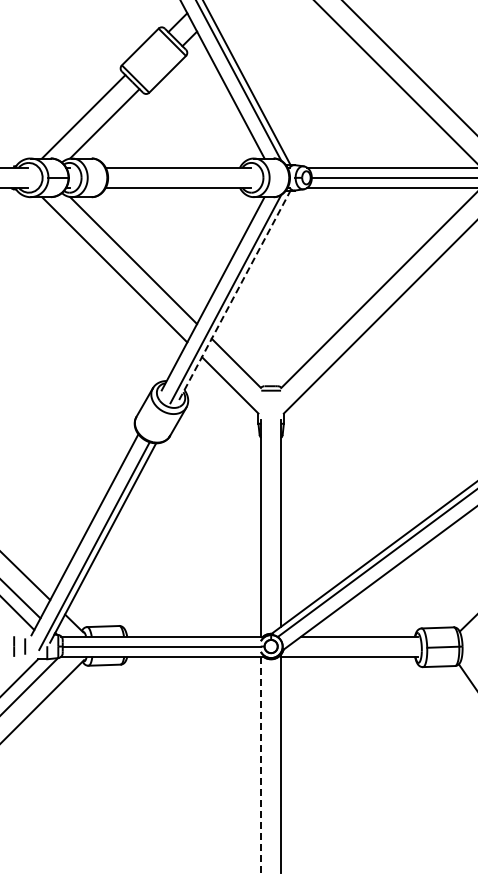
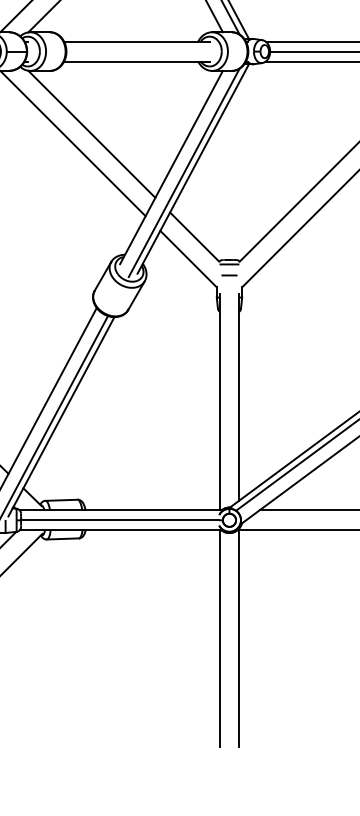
line: (234, 295) -> (192, 169), dashed -> solid
line: (271, 401) -> (229, 275), added
line: (261, 765) -> (219, 639), dashed -> solid

